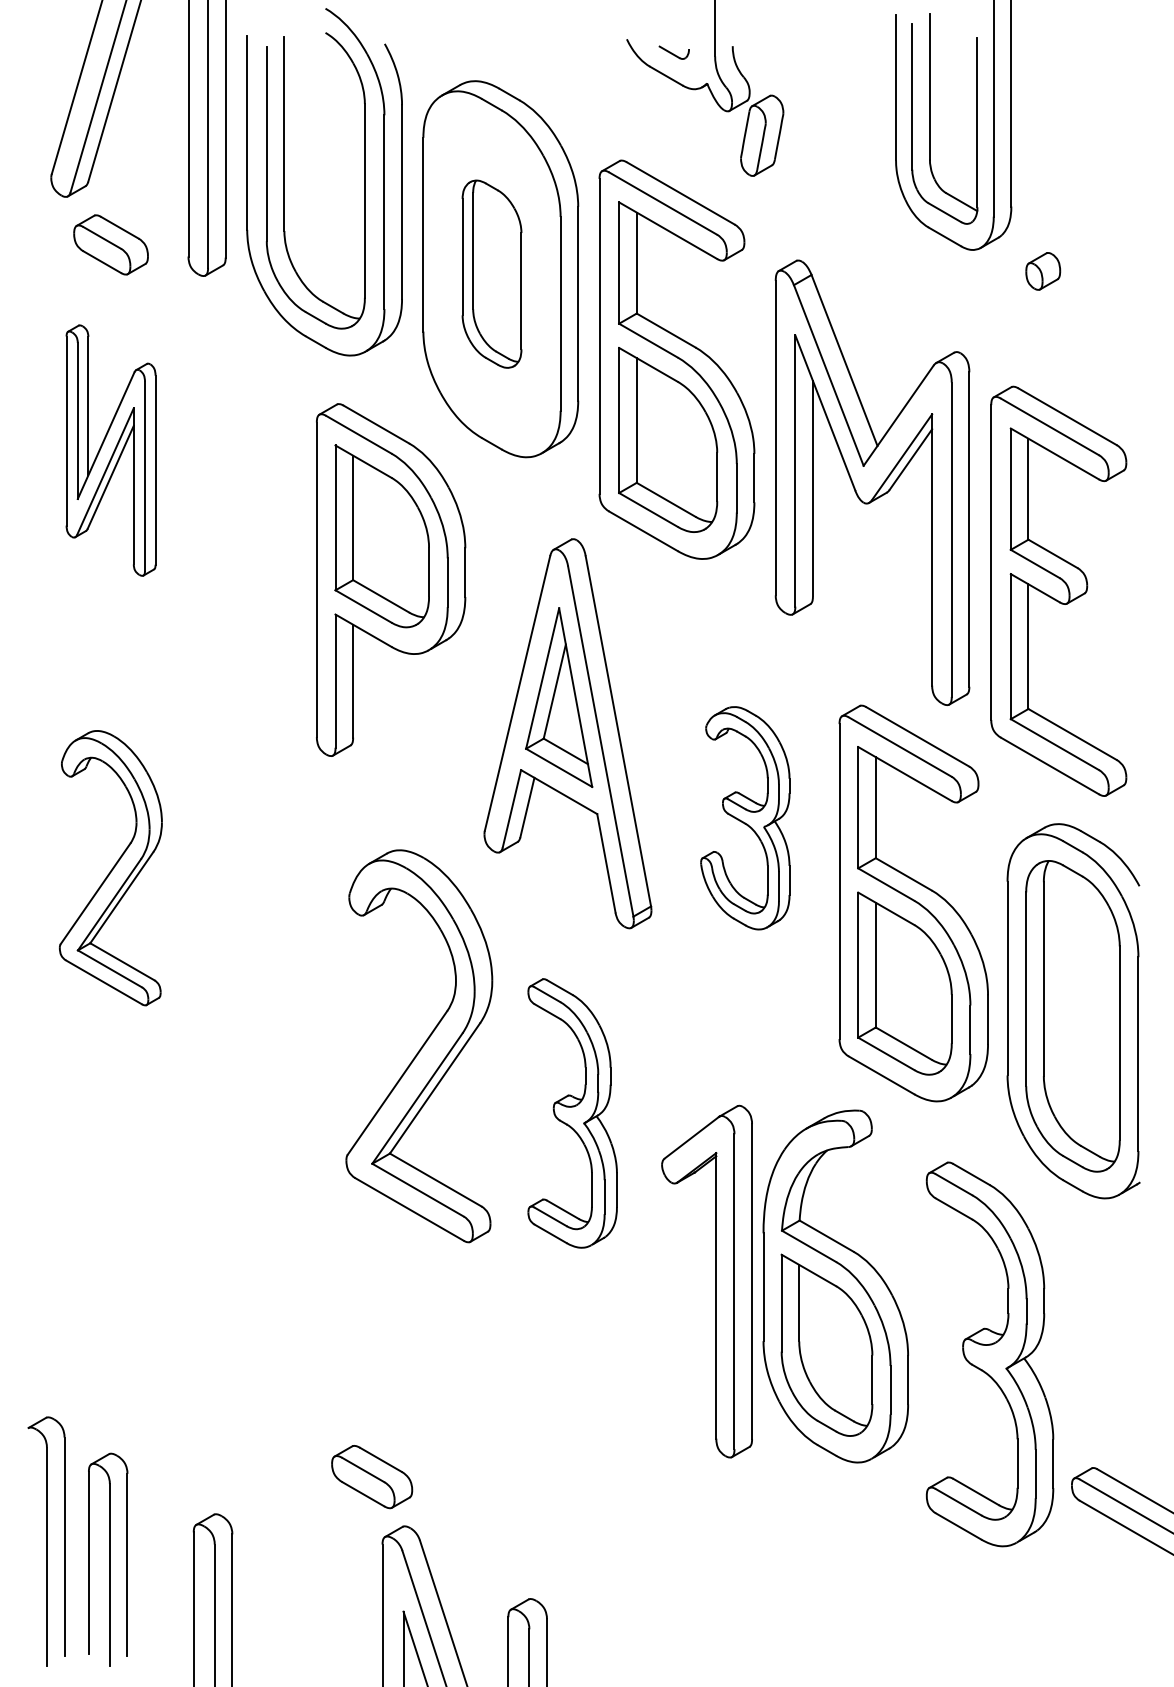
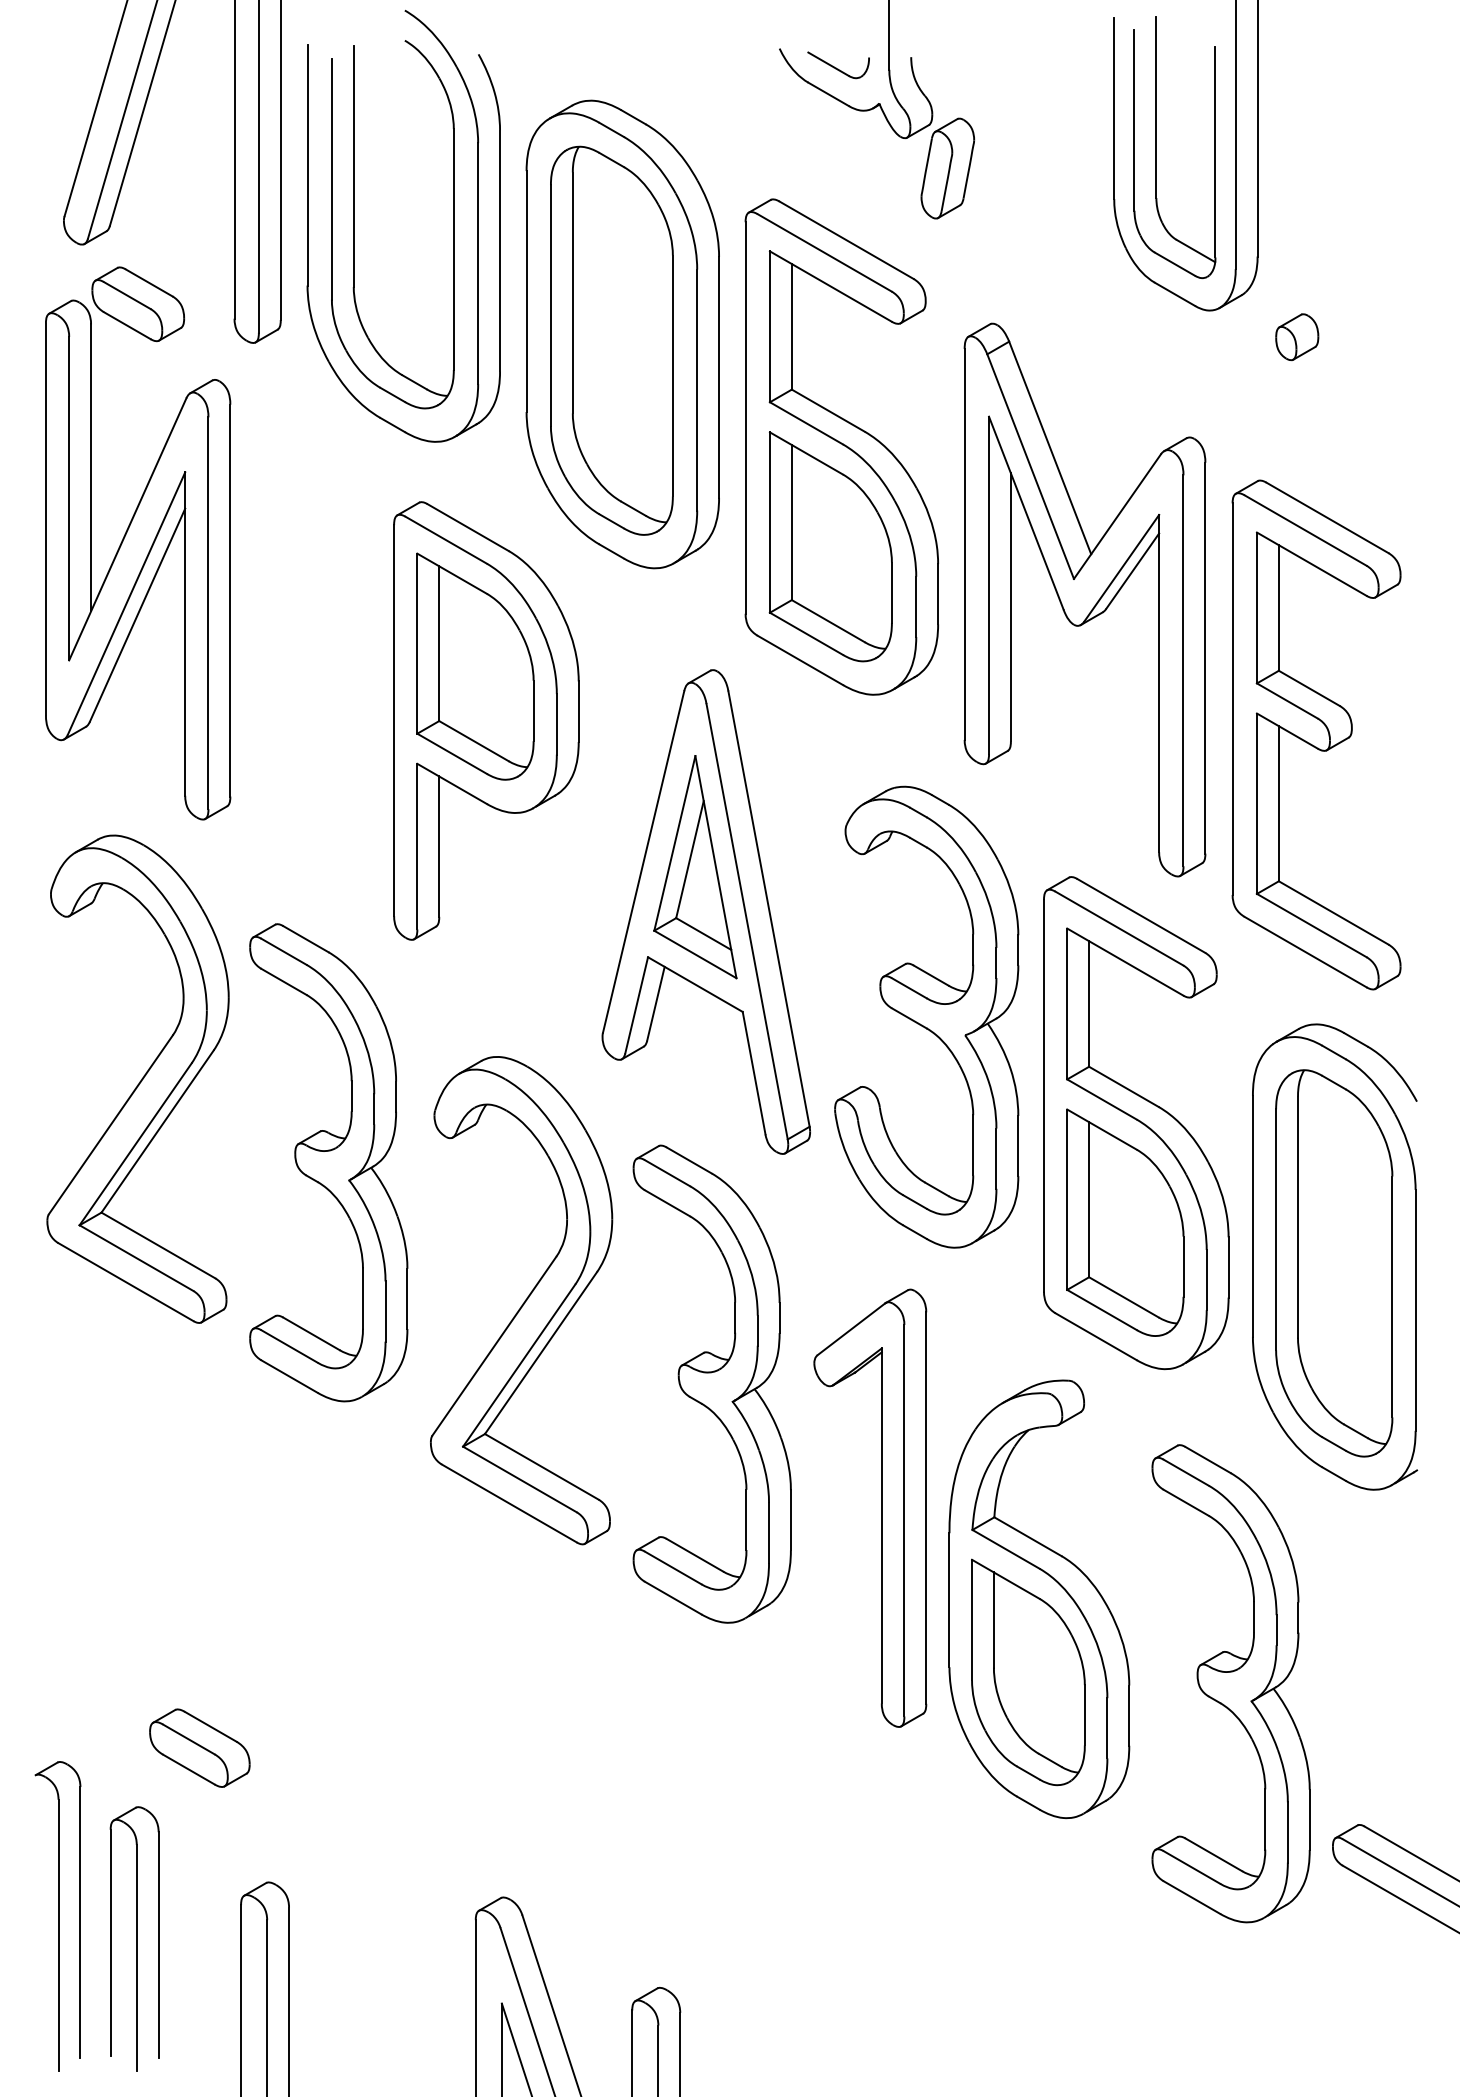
part: (674, 52) -> (838, 65), size x1.67
part: (491, 274) -> (611, 340), size x1.67
part: (111, 450) -> (138, 559), size x1.67
part: (745, 817) -> (926, 1016), size x1.67
part: (110, 867) -> (137, 1078), size x1.43
part: (264, 935) -> (328, 1162), added
part: (572, 1112) -> (711, 1383), size x1.43
part: (716, 1281) -> (881, 1507), moved
part: (371, 1476) -> (199, 1747), moved

